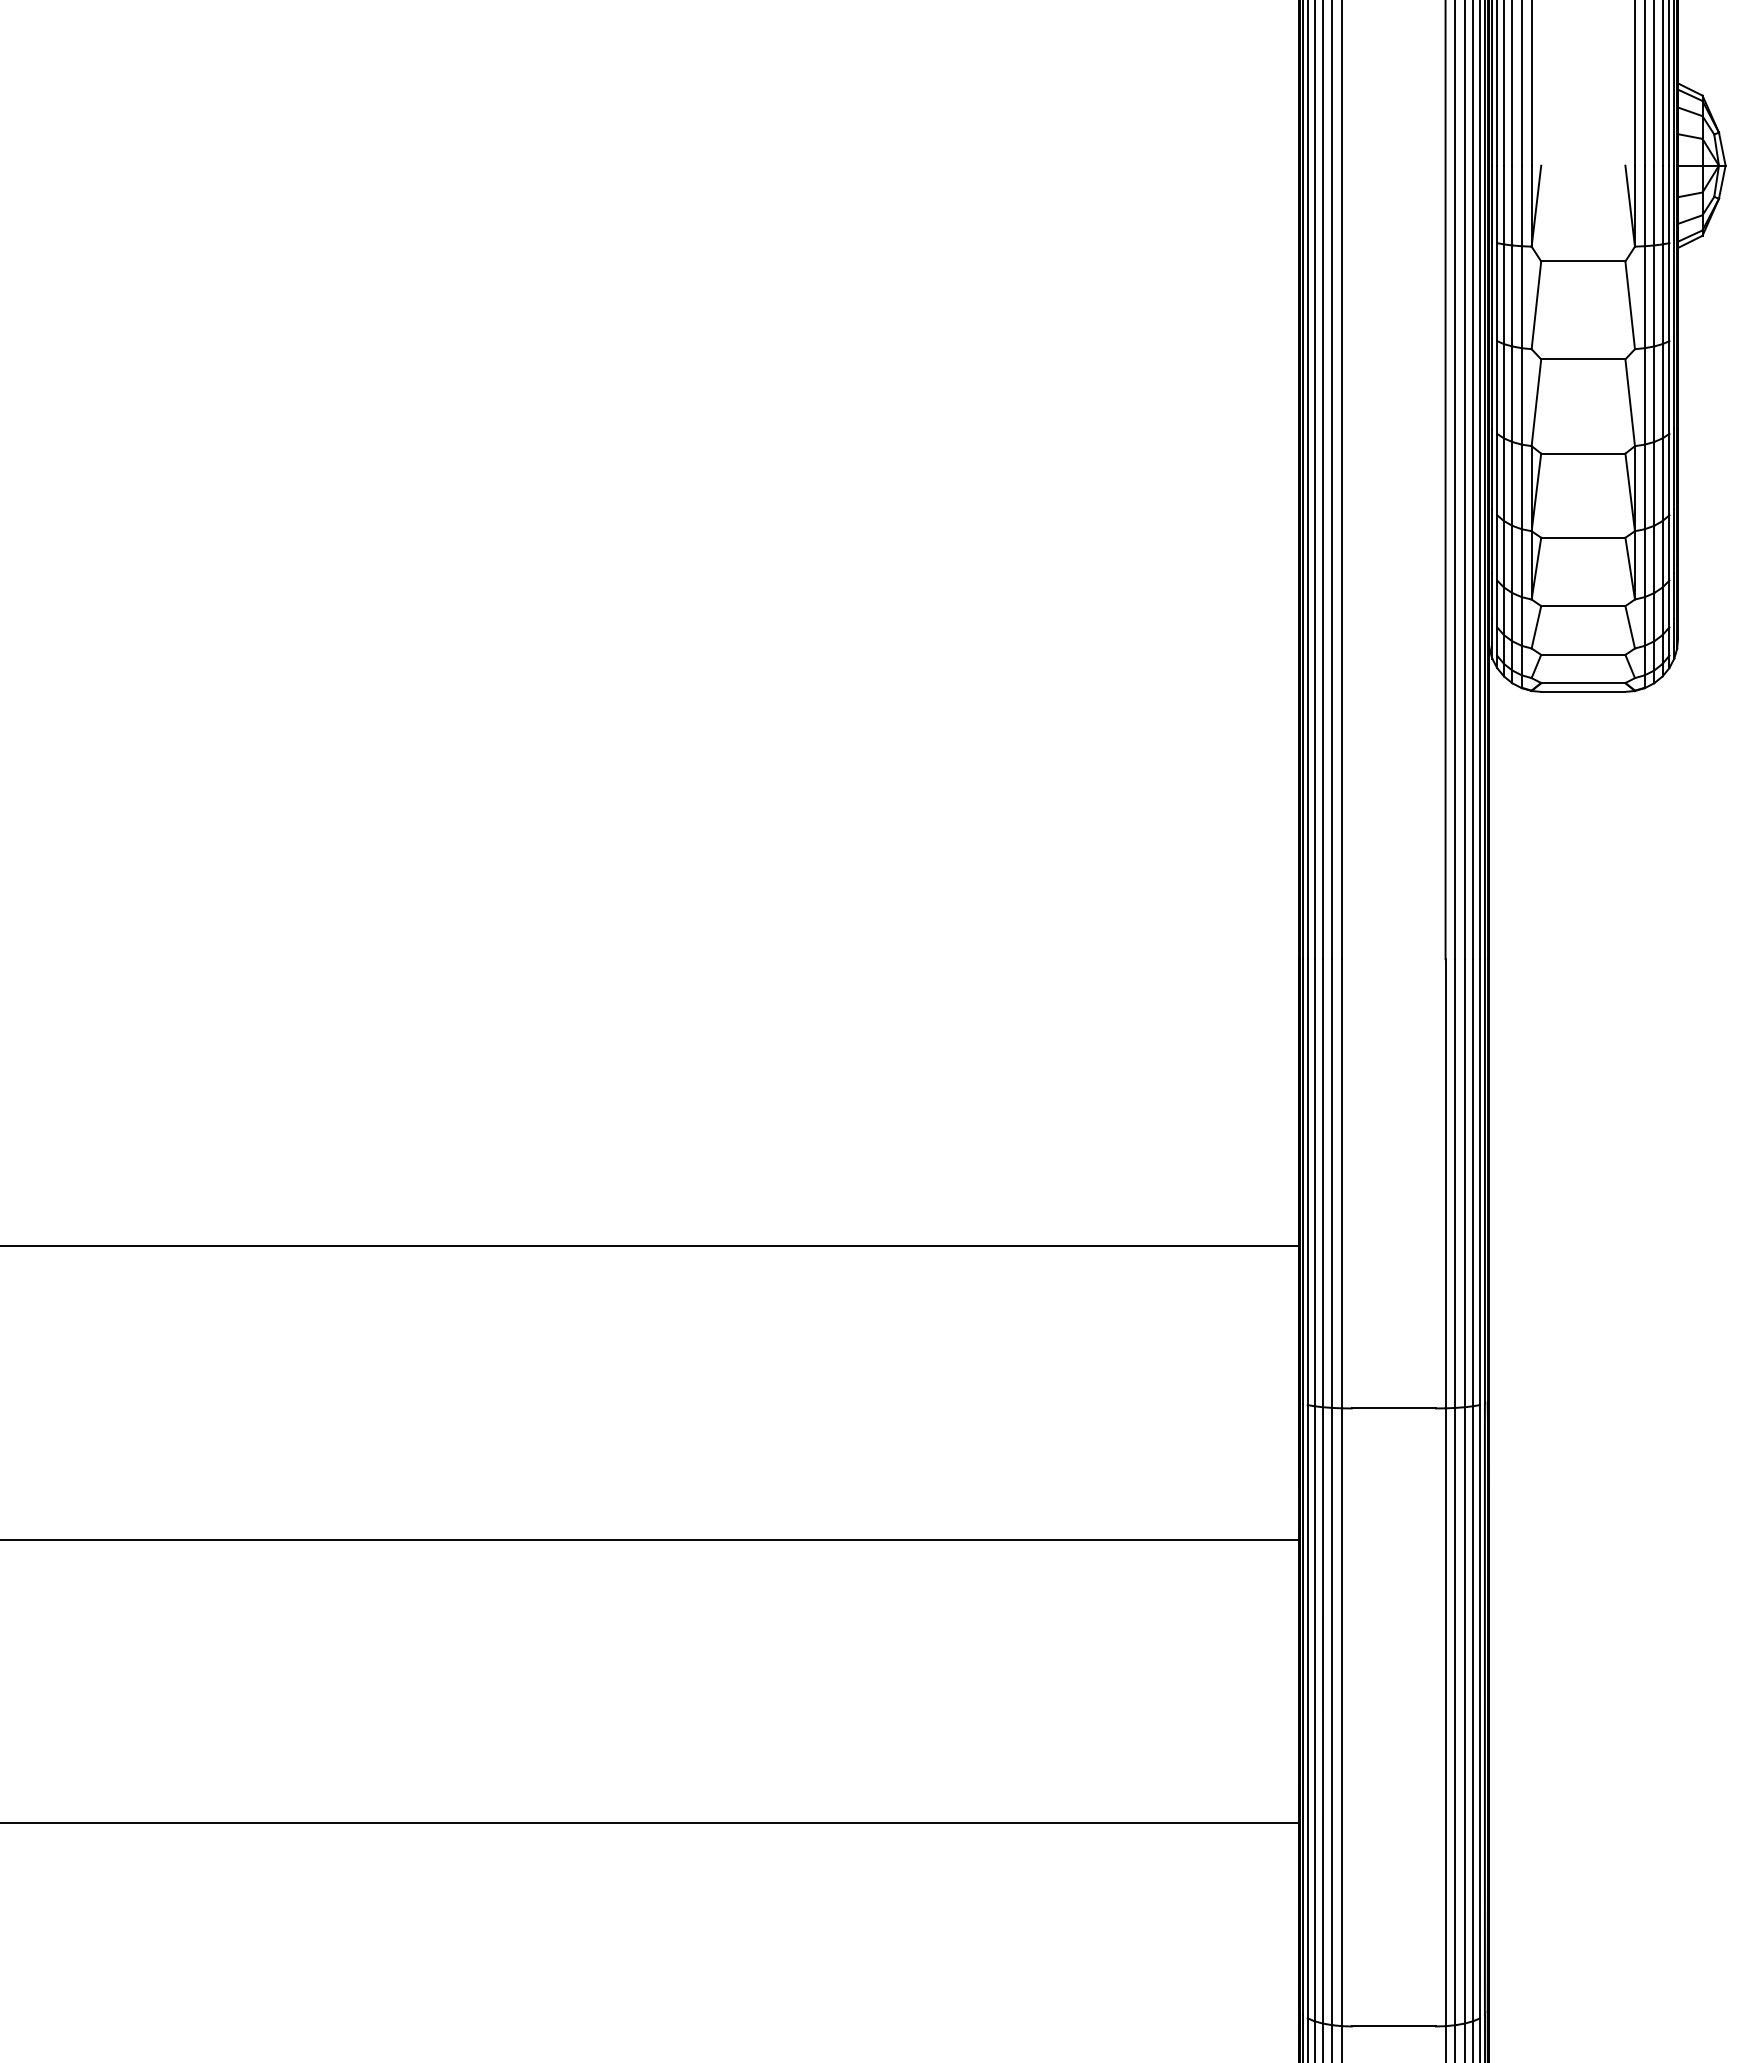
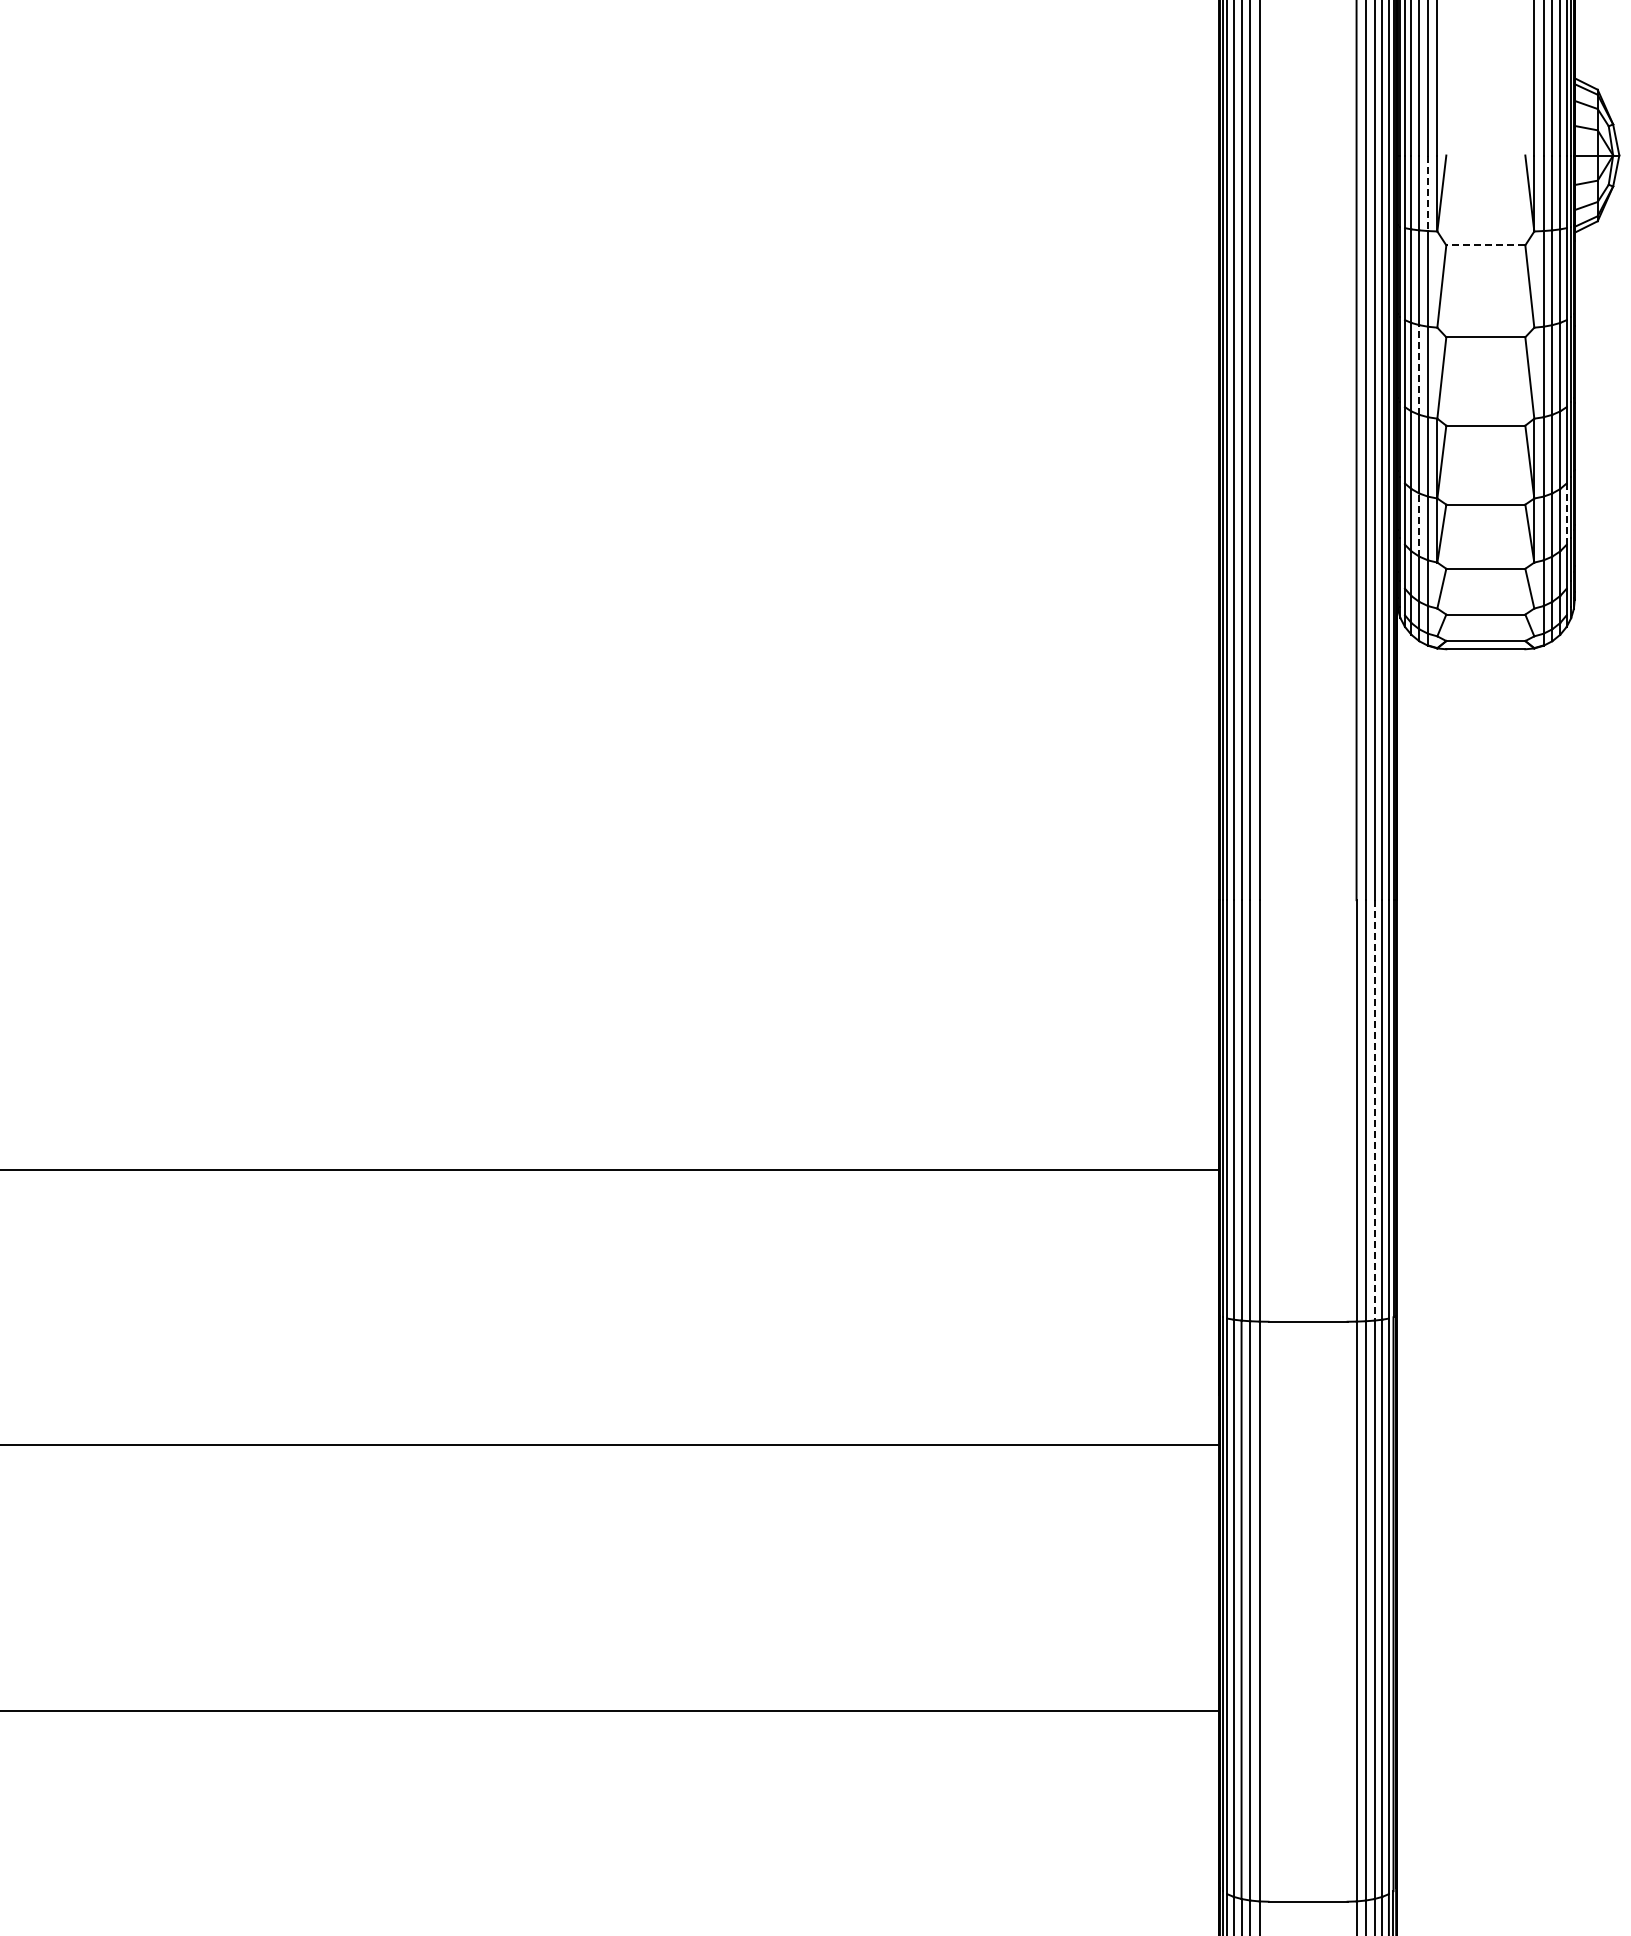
line: (1522, 206) -> (1428, 193), solid -> dashed
line: (1582, 261) -> (1485, 245), solid -> dashed
line: (1512, 394) -> (1419, 370), solid -> dashed
line: (1669, 548) -> (1566, 514), solid -> dashed
line: (1512, 559) -> (1419, 525), solid -> dashed
line: (1464, 1183) -> (1374, 1110), solid -> dashed

